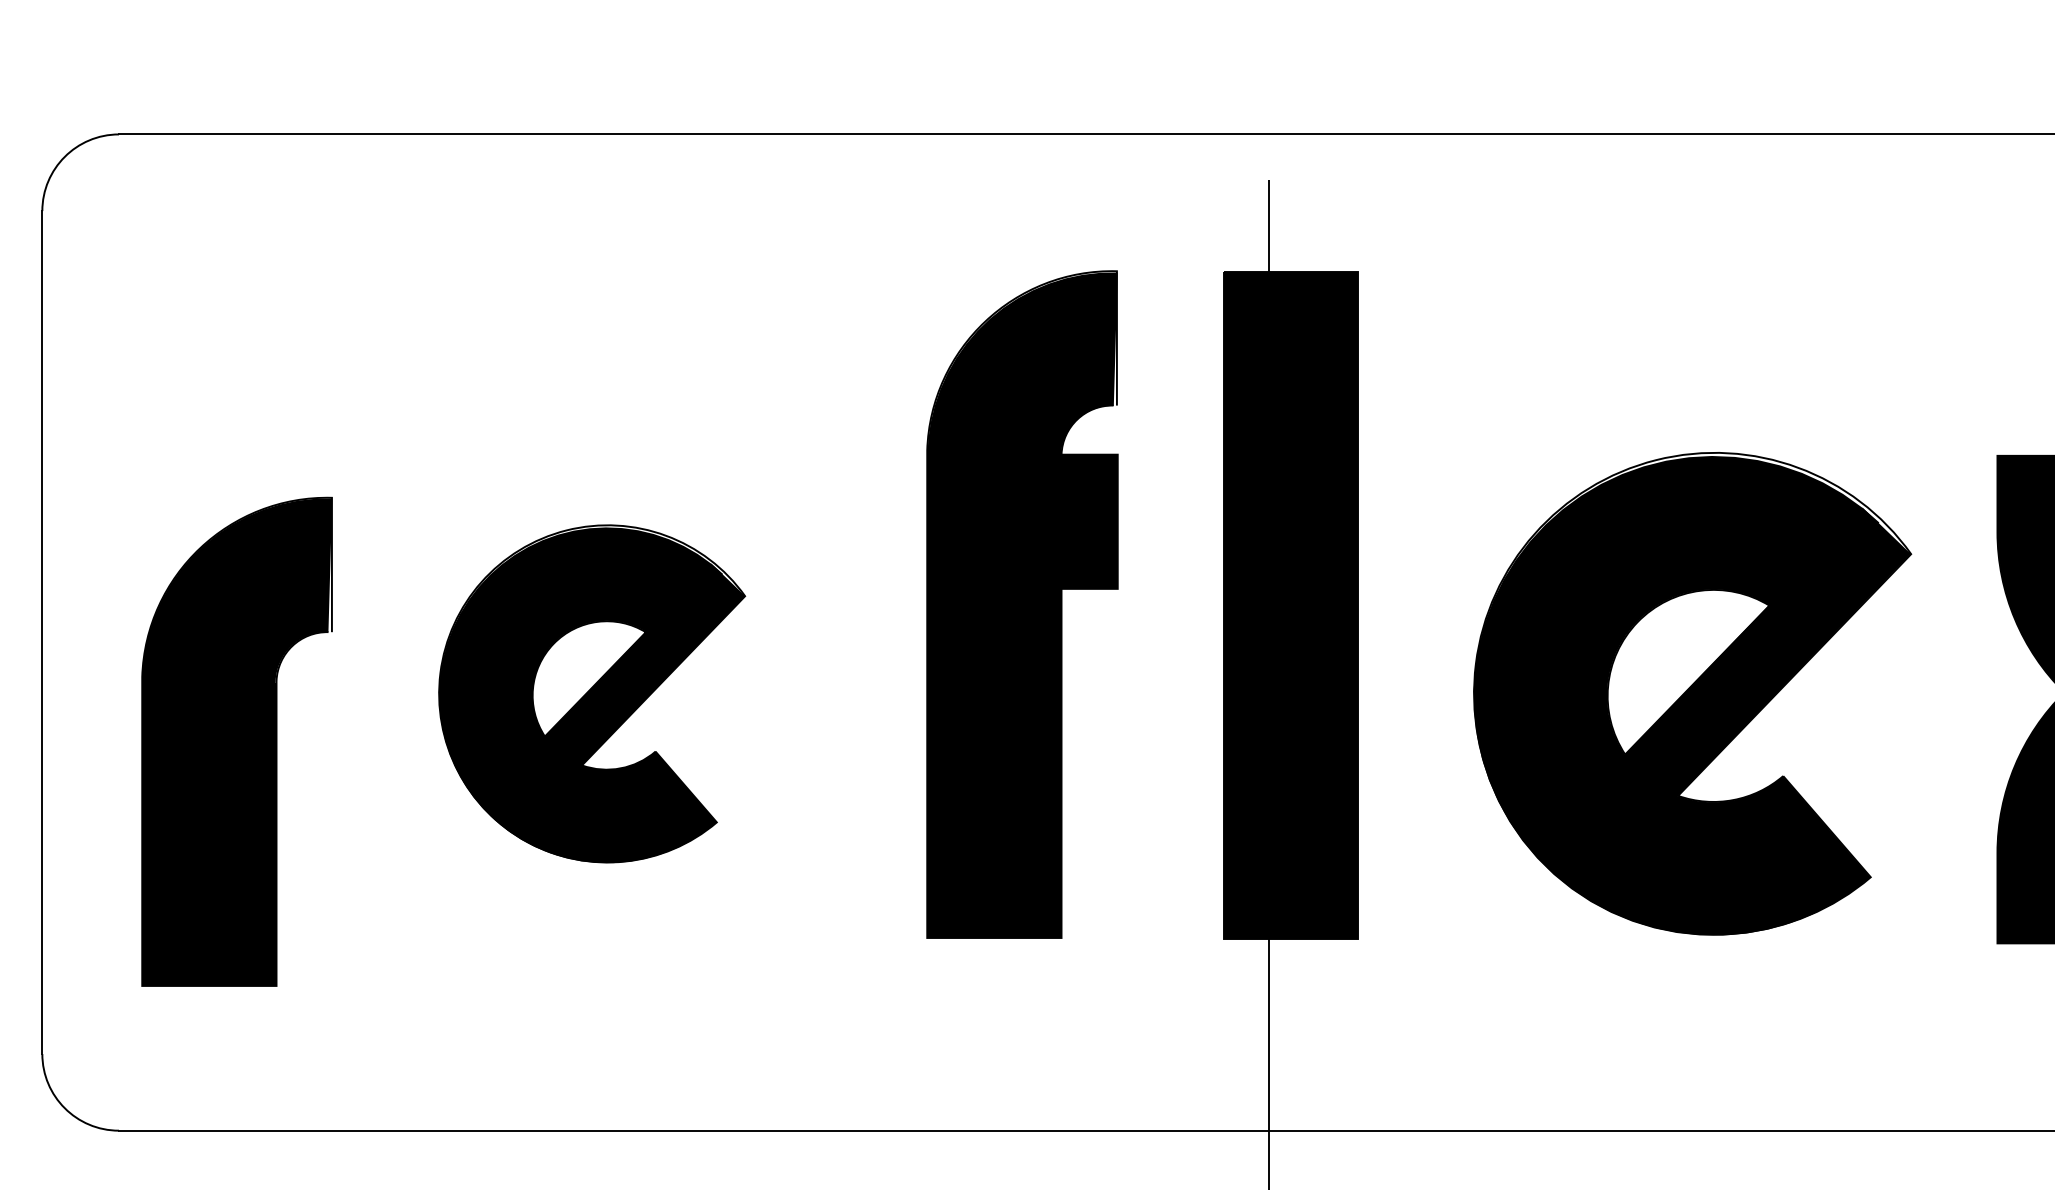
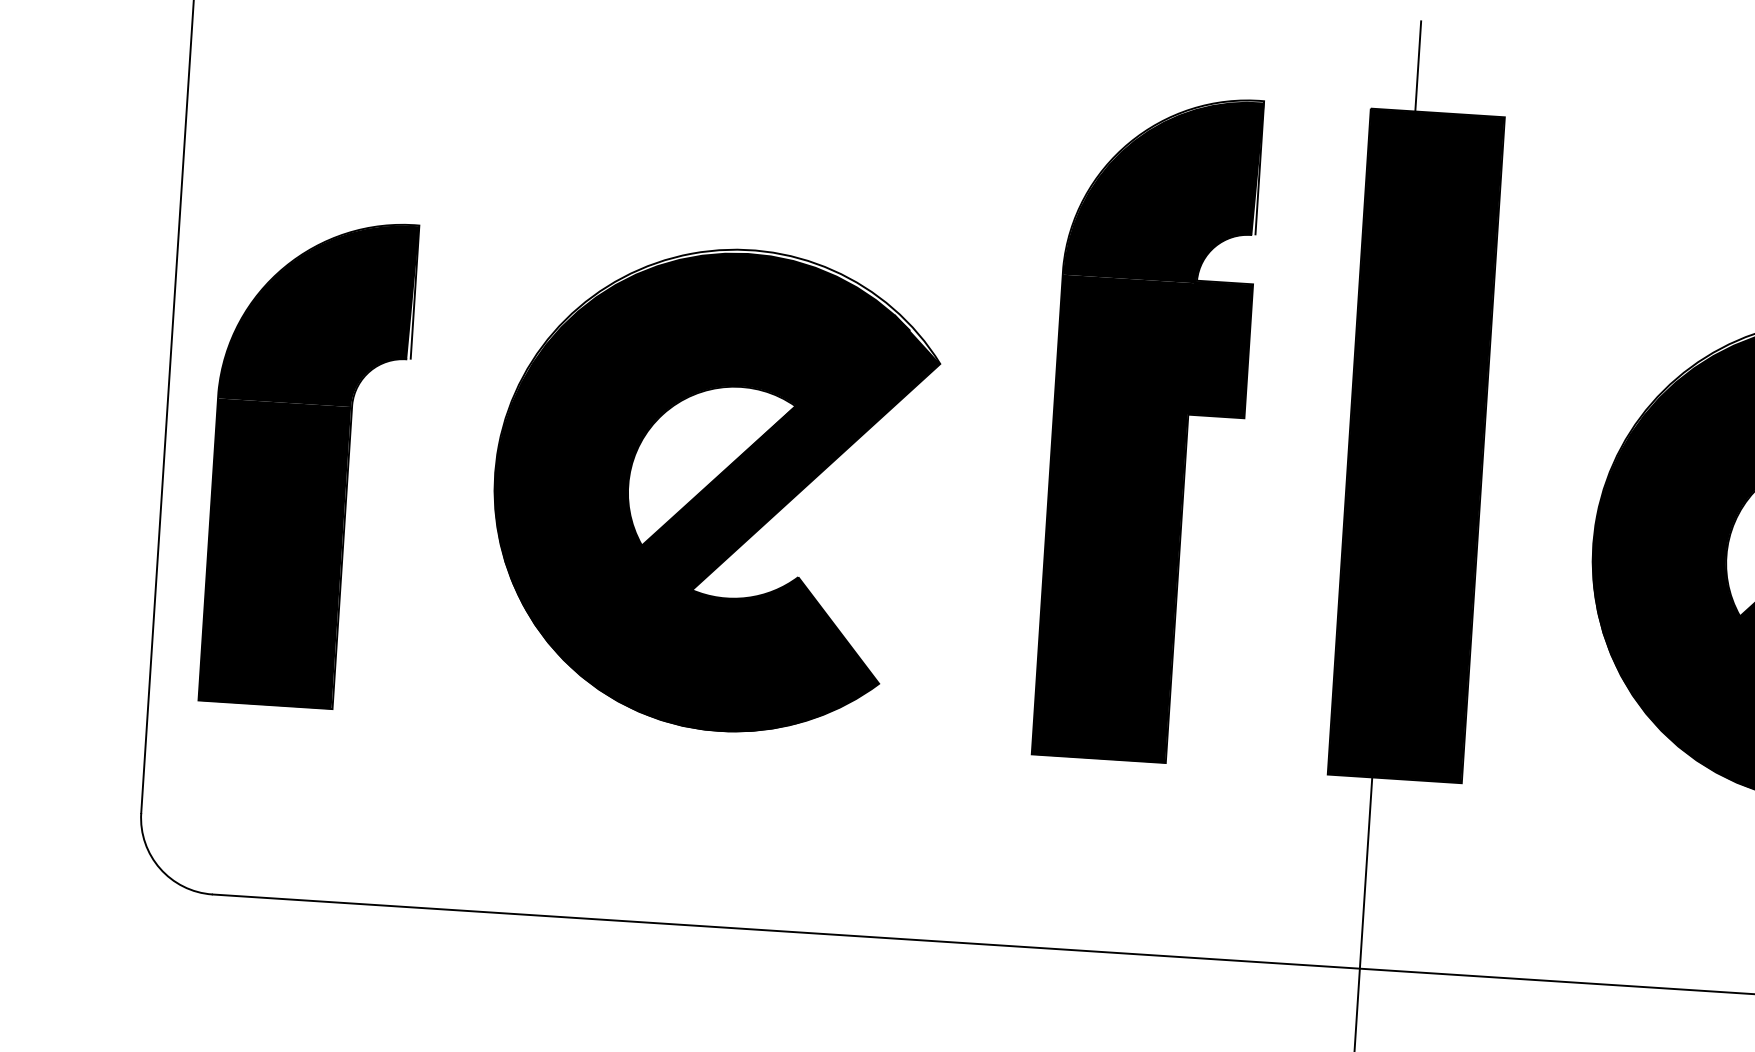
part: (591, 693) -> (712, 488), size x1.43
part: (236, 741) -> (308, 462), moved

